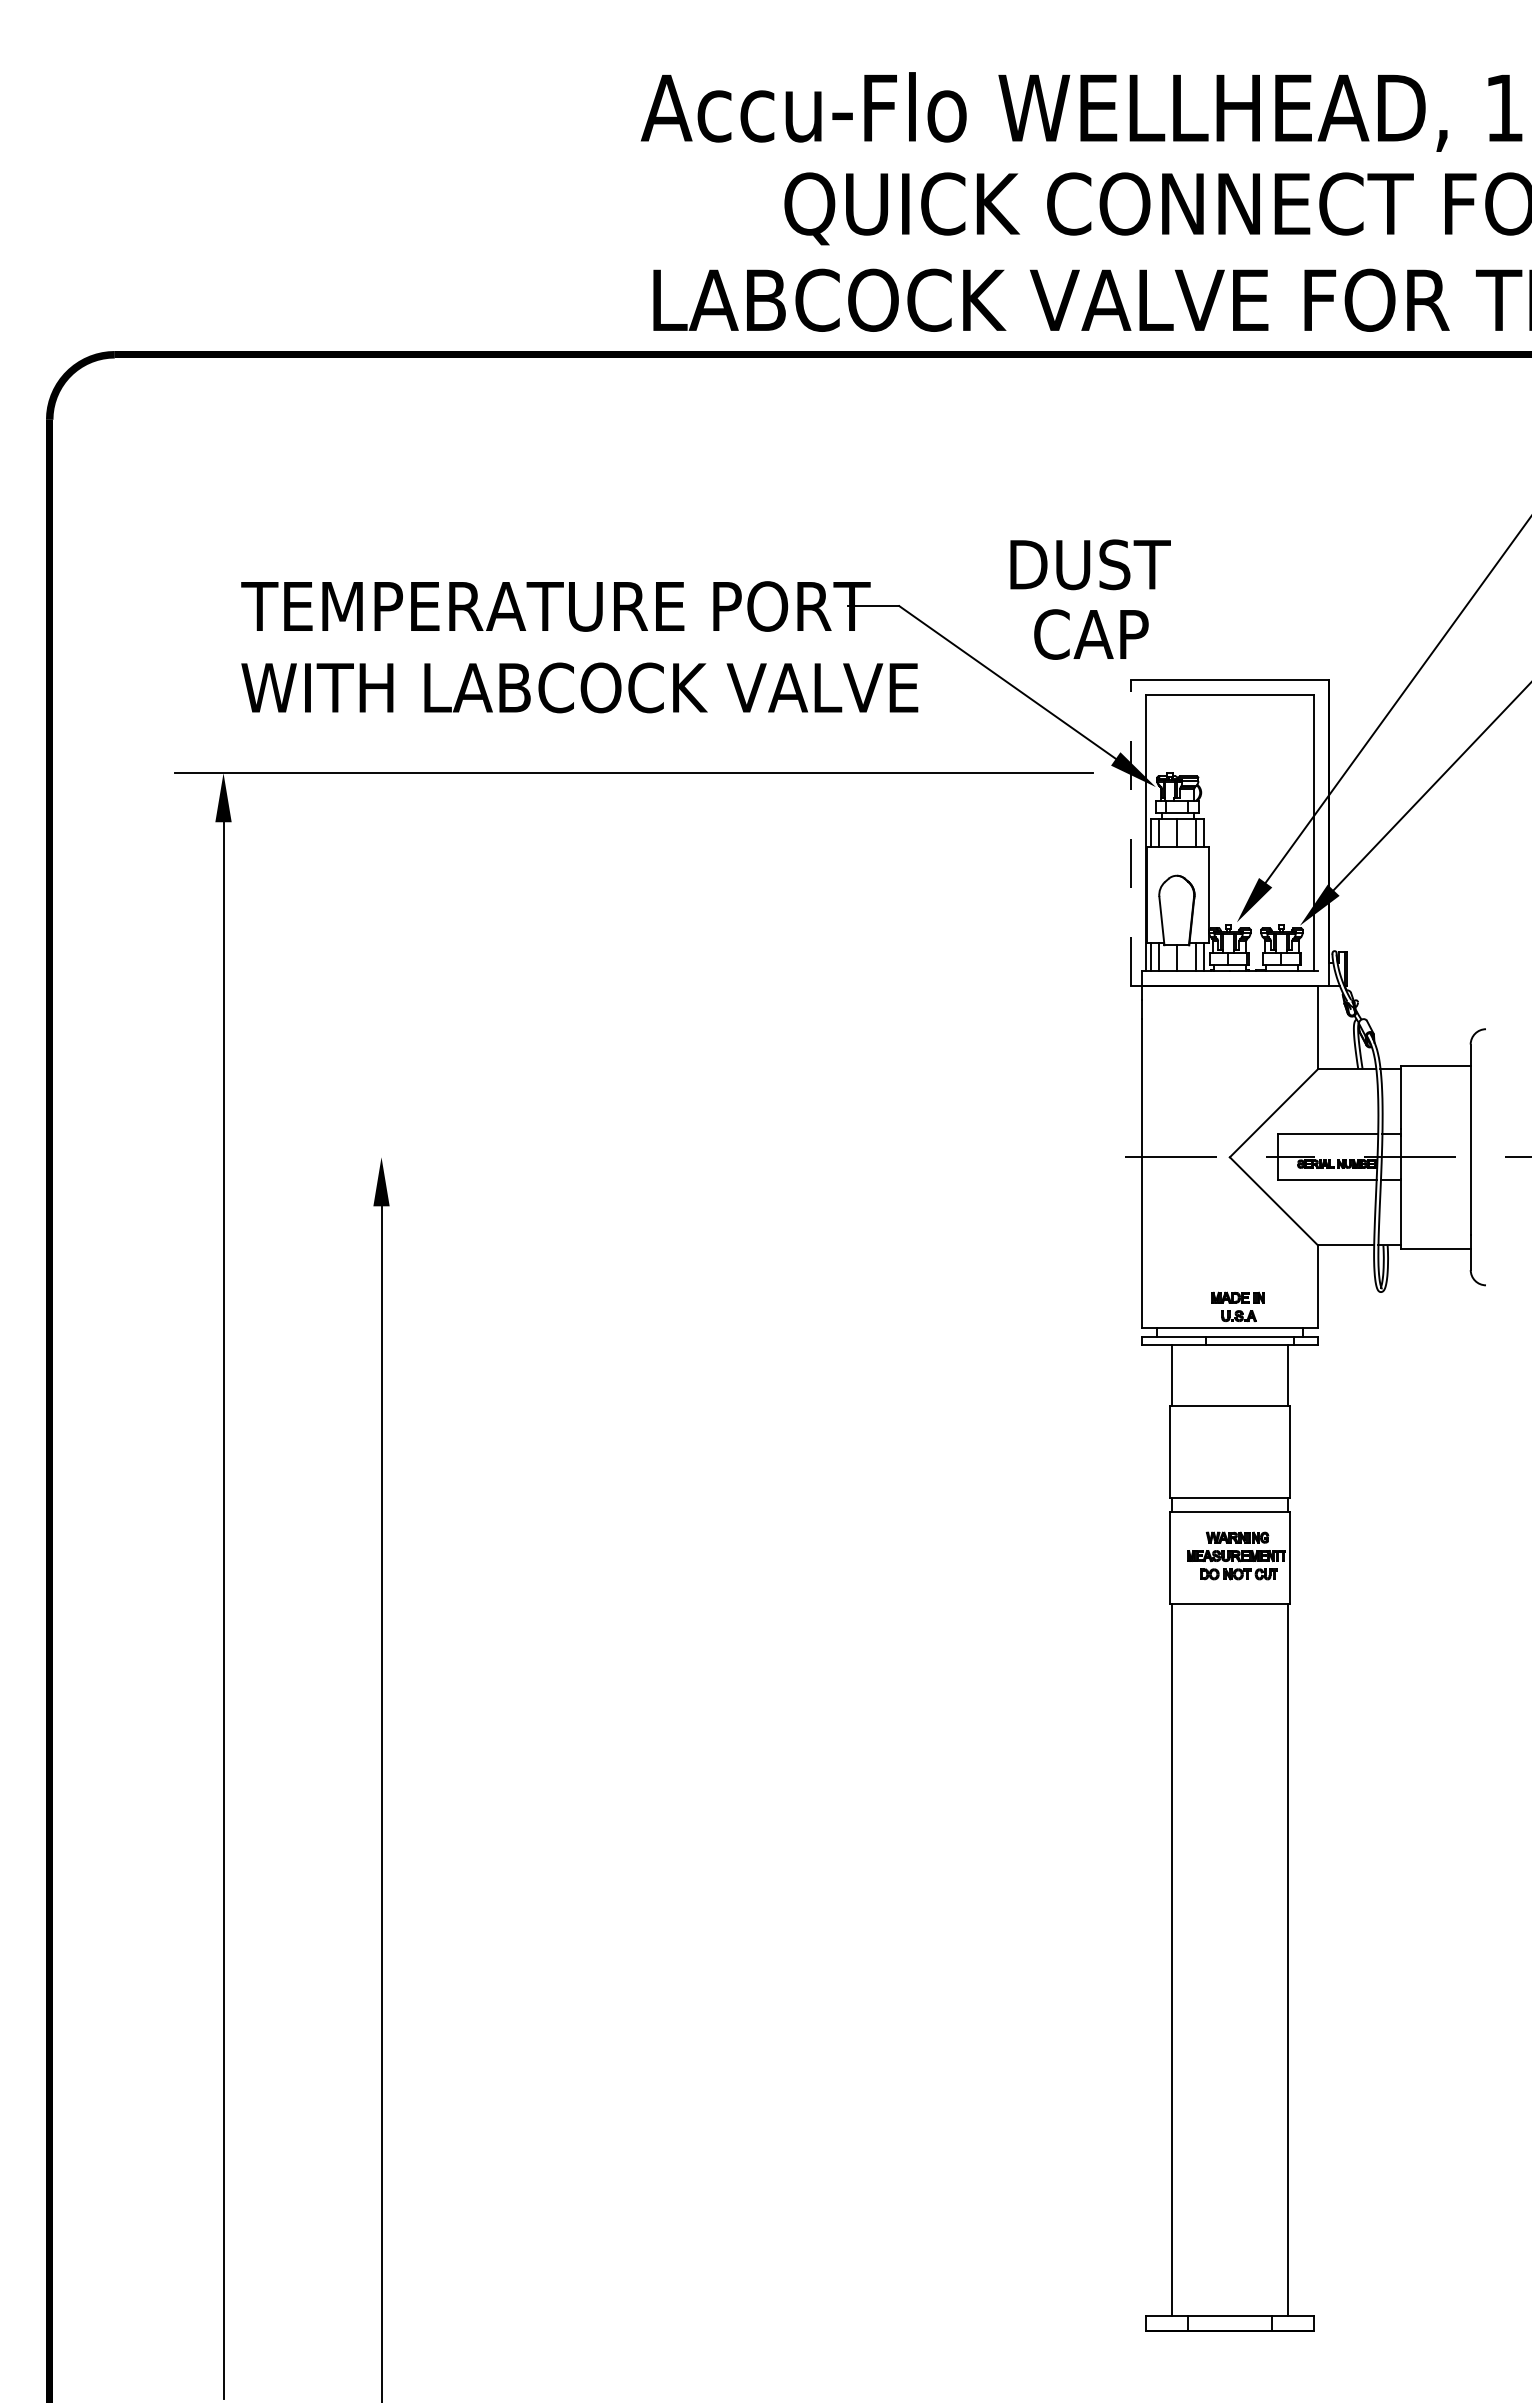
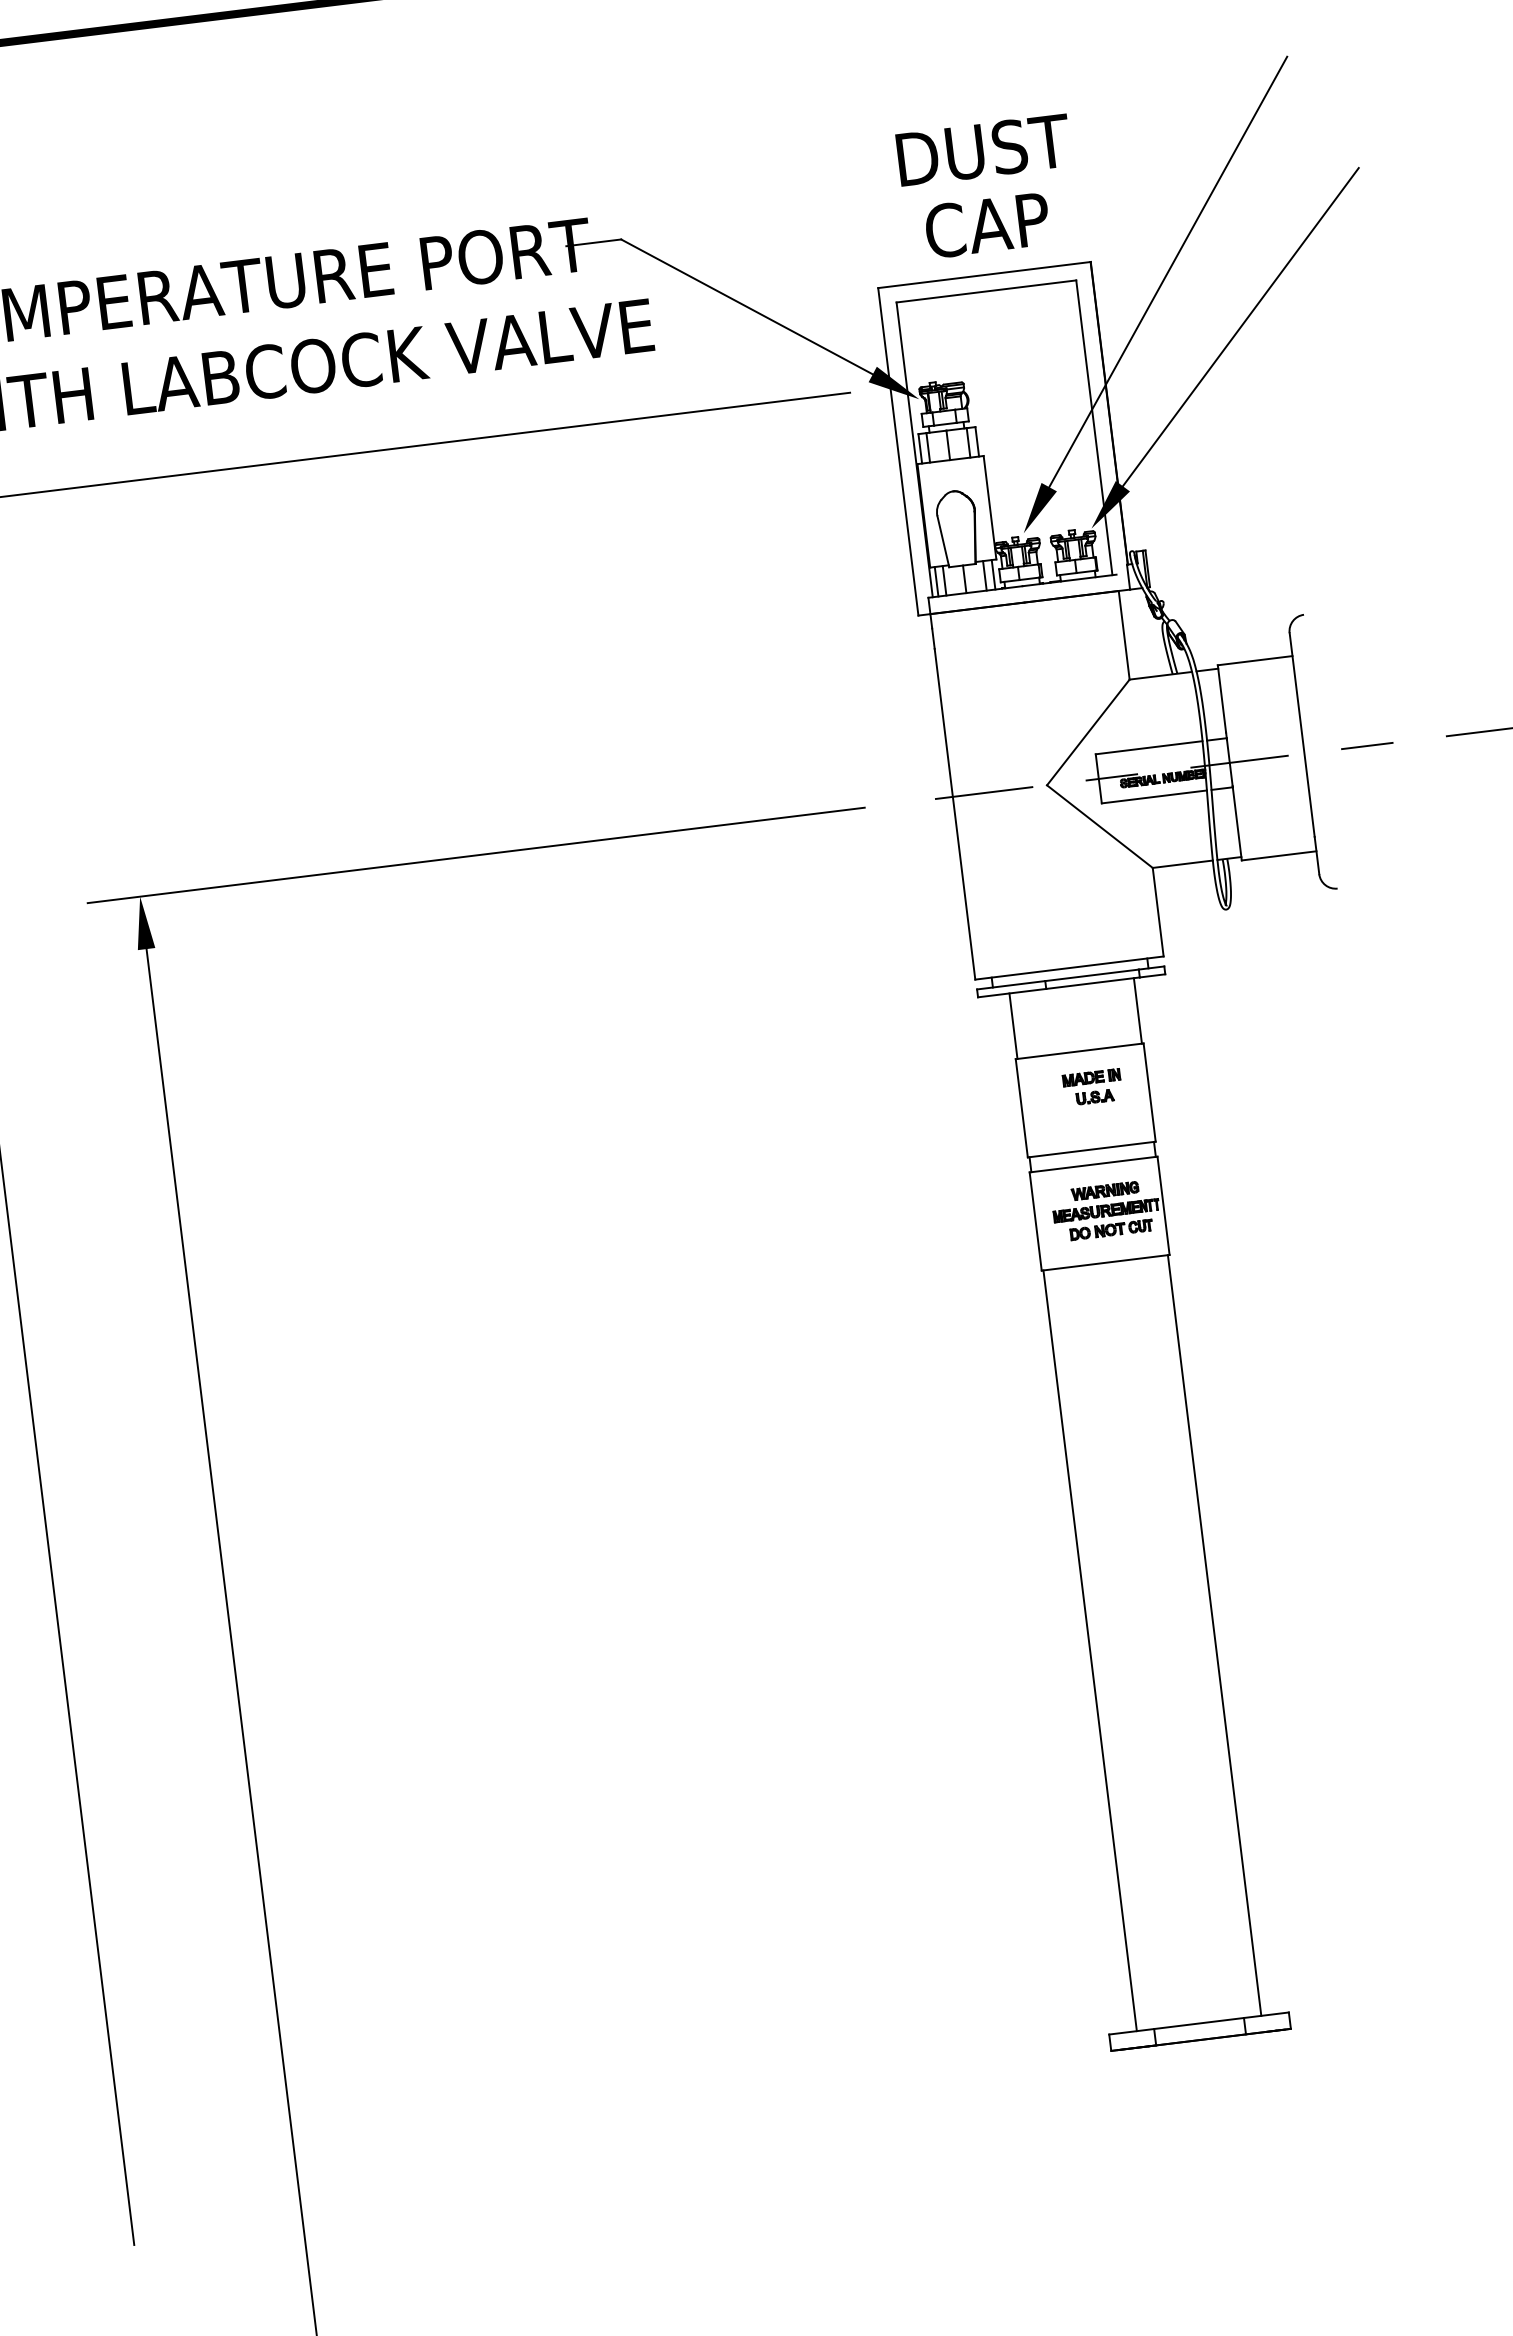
text: (1090, 564) -> (983, 149), moved
text: (1091, 634) -> (987, 225), moved
line: (1130, 832) -> (898, 451), dashed -> solid
line: (695, 1157) -> (475, 855), added
part: (1237, 1306) -> (1092, 1087), moved

